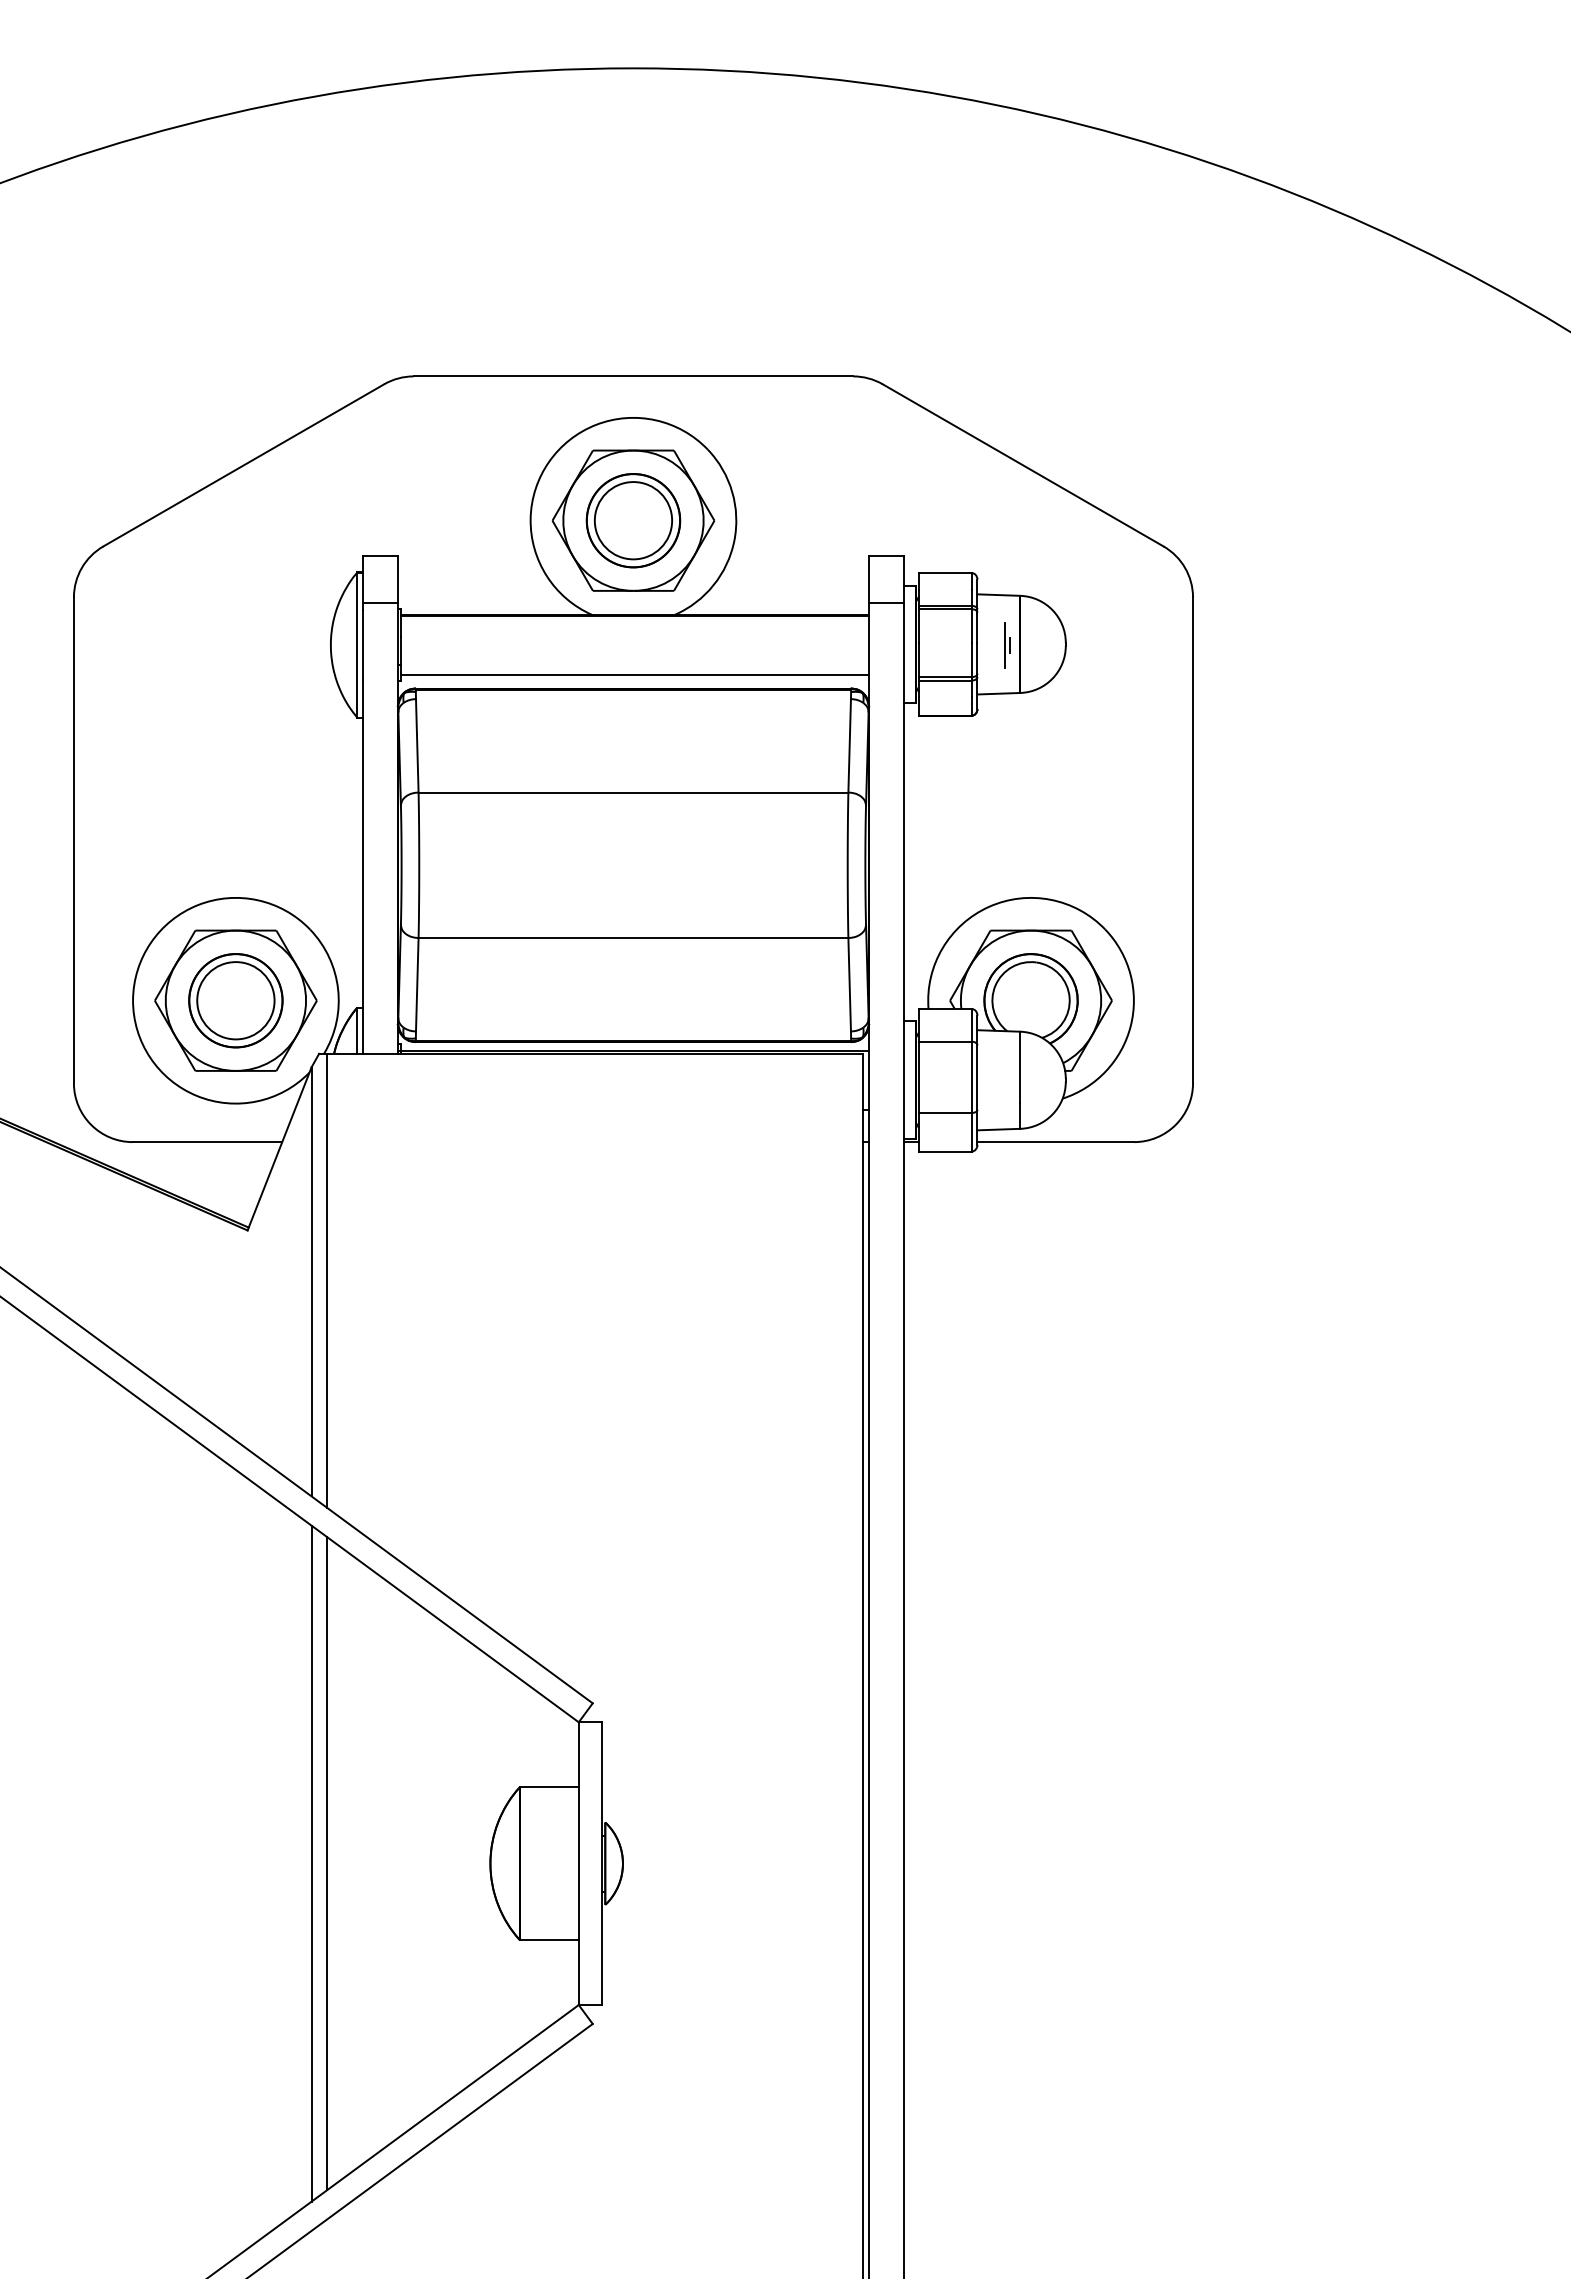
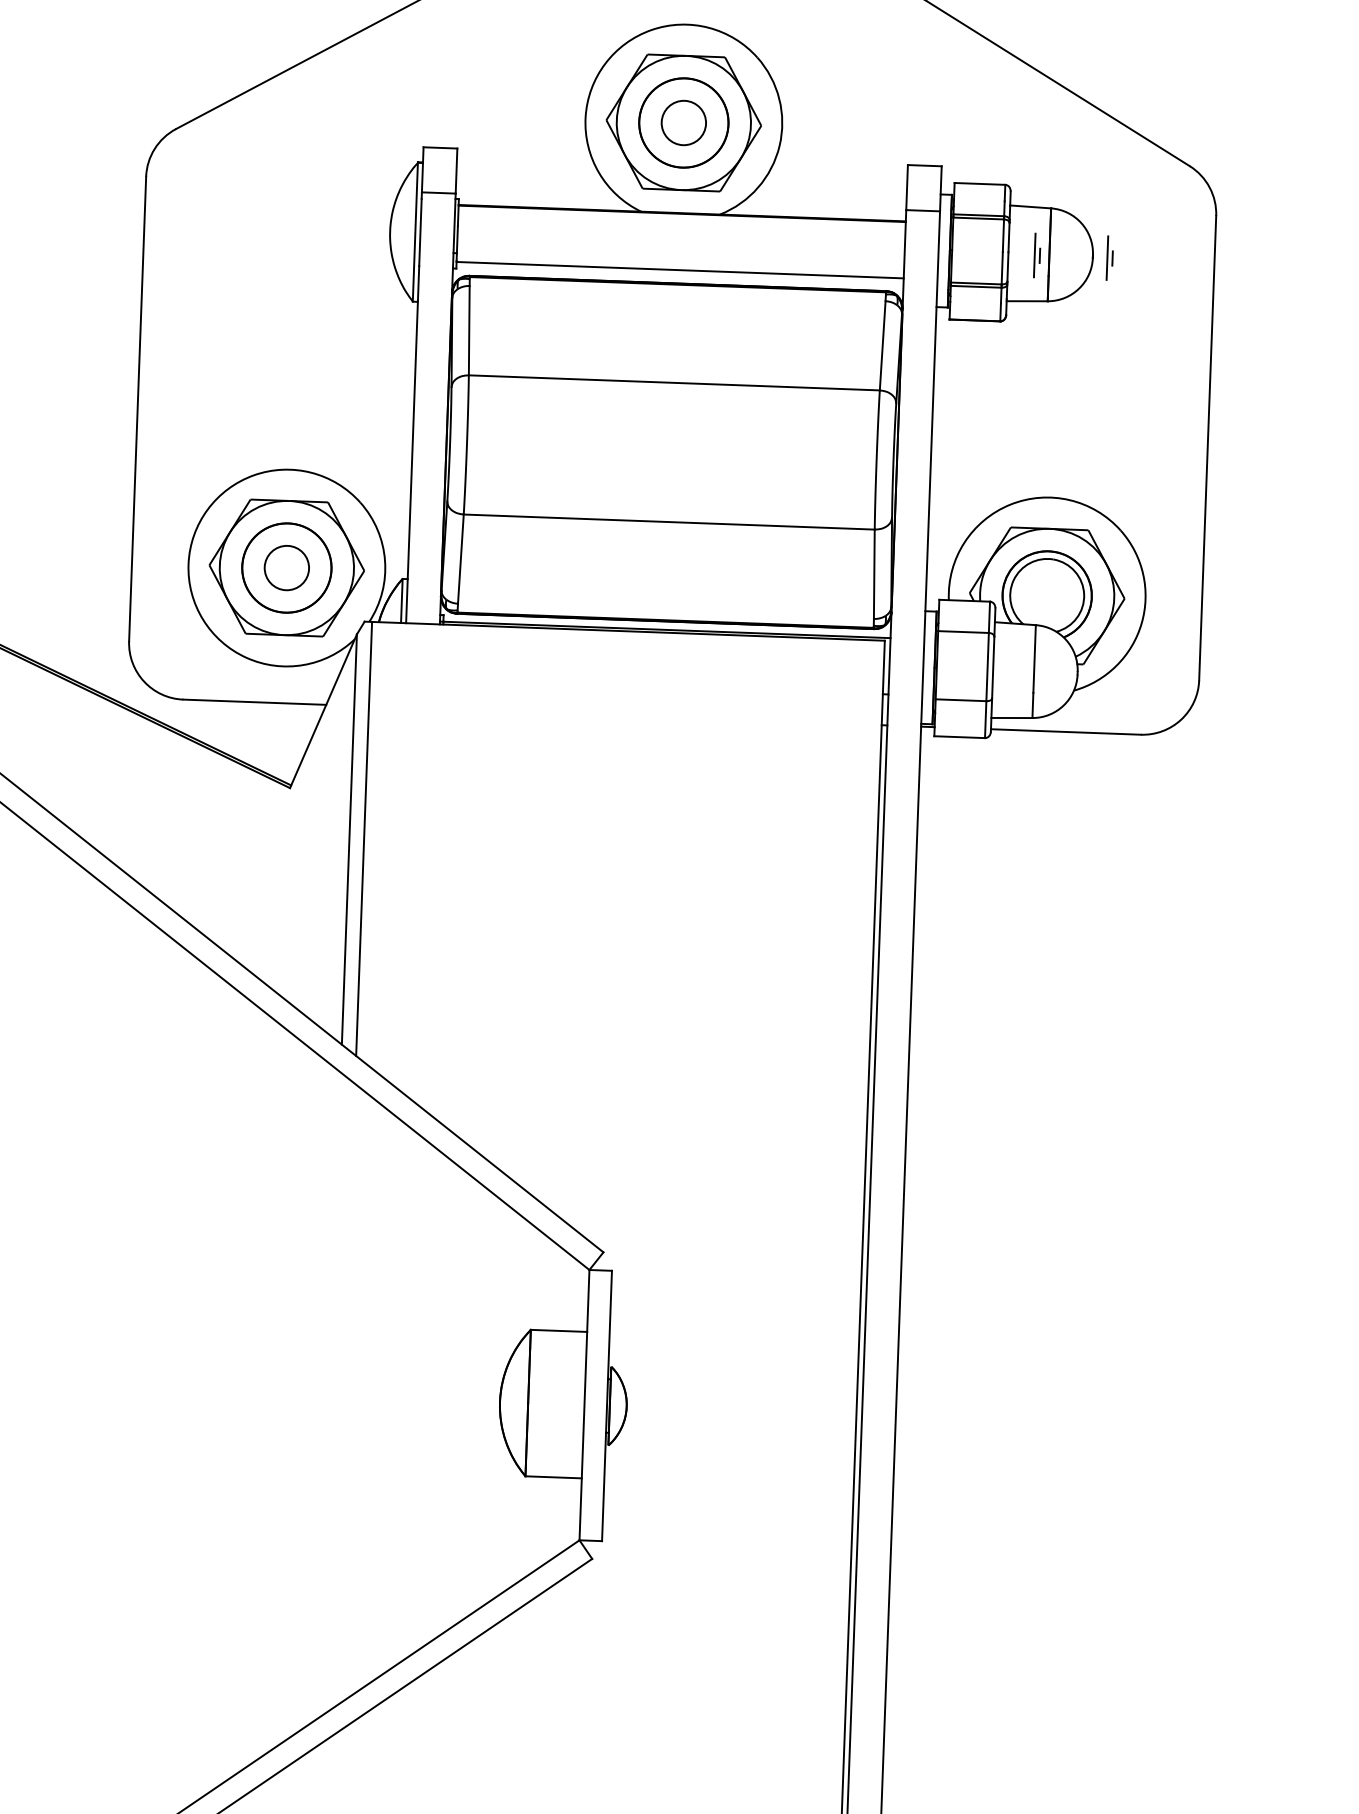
circle: (633, 520) -> (683, 122), size x0.6
part: (1083, 645) -> (1109, 258), added
circle: (235, 1000) -> (286, 567), size x0.6
line: (311, 1863) -> (328, 1395), removed
line: (326, 1863) -> (343, 1396), removed

